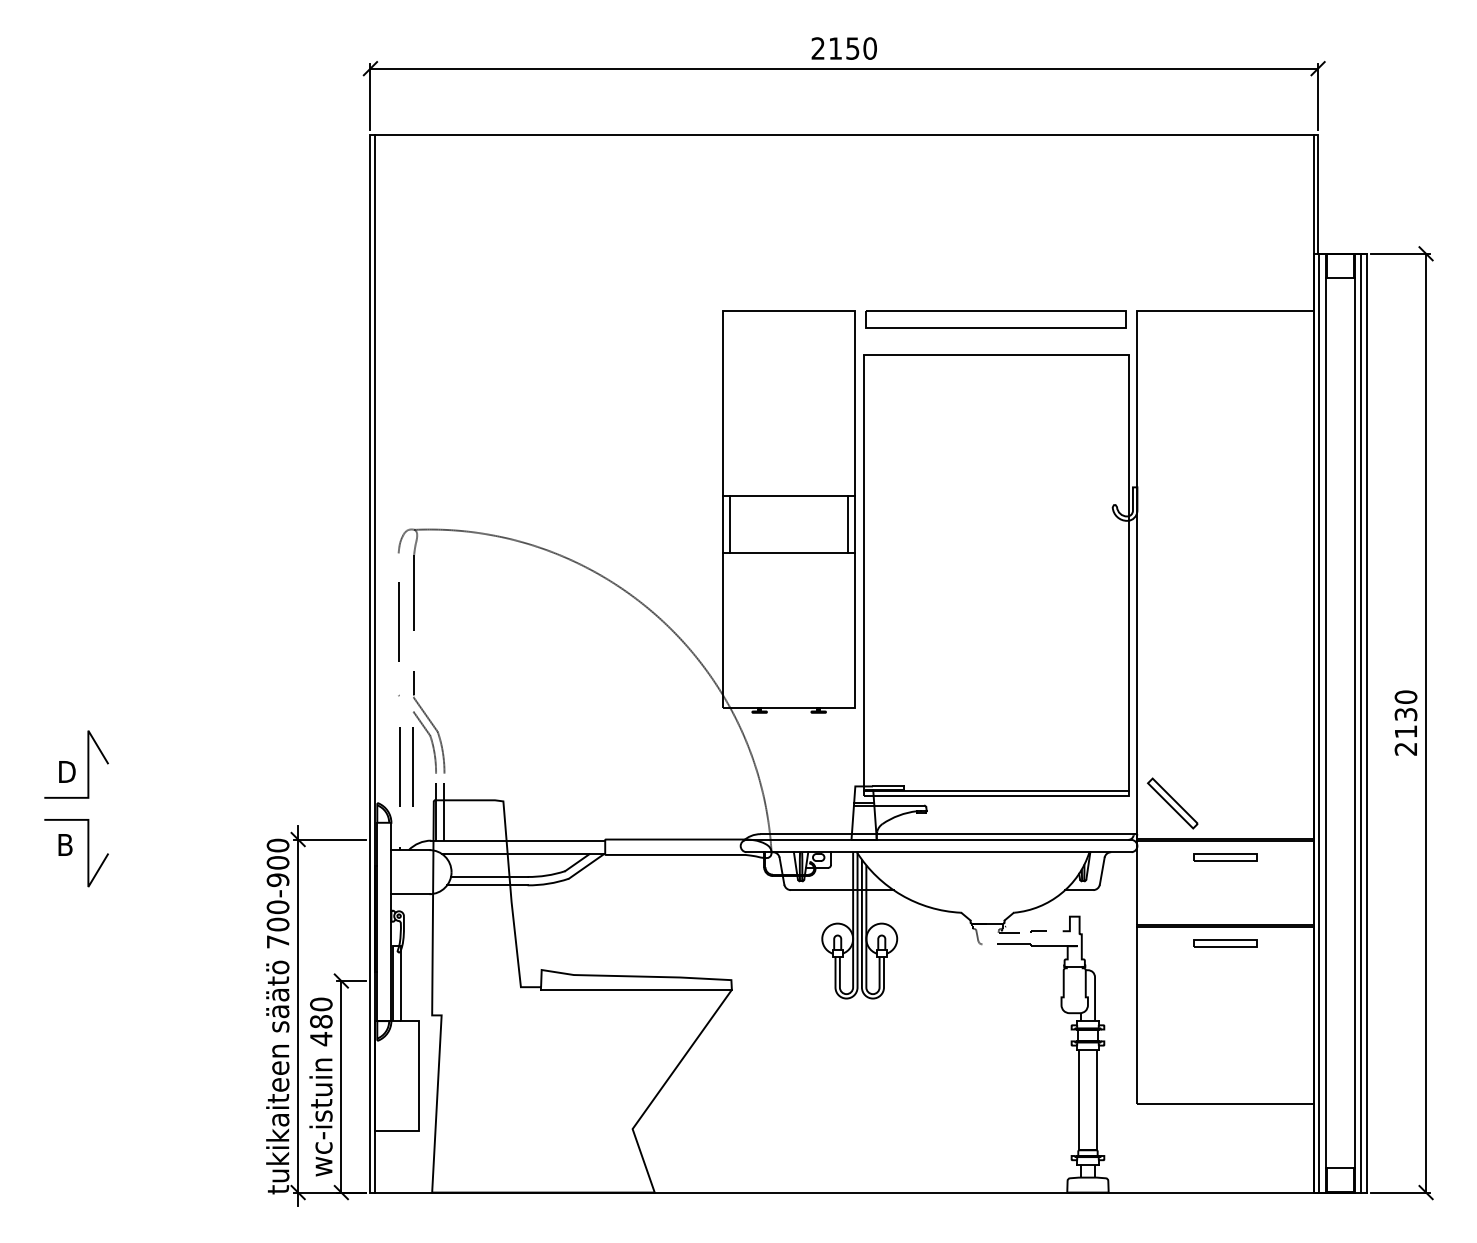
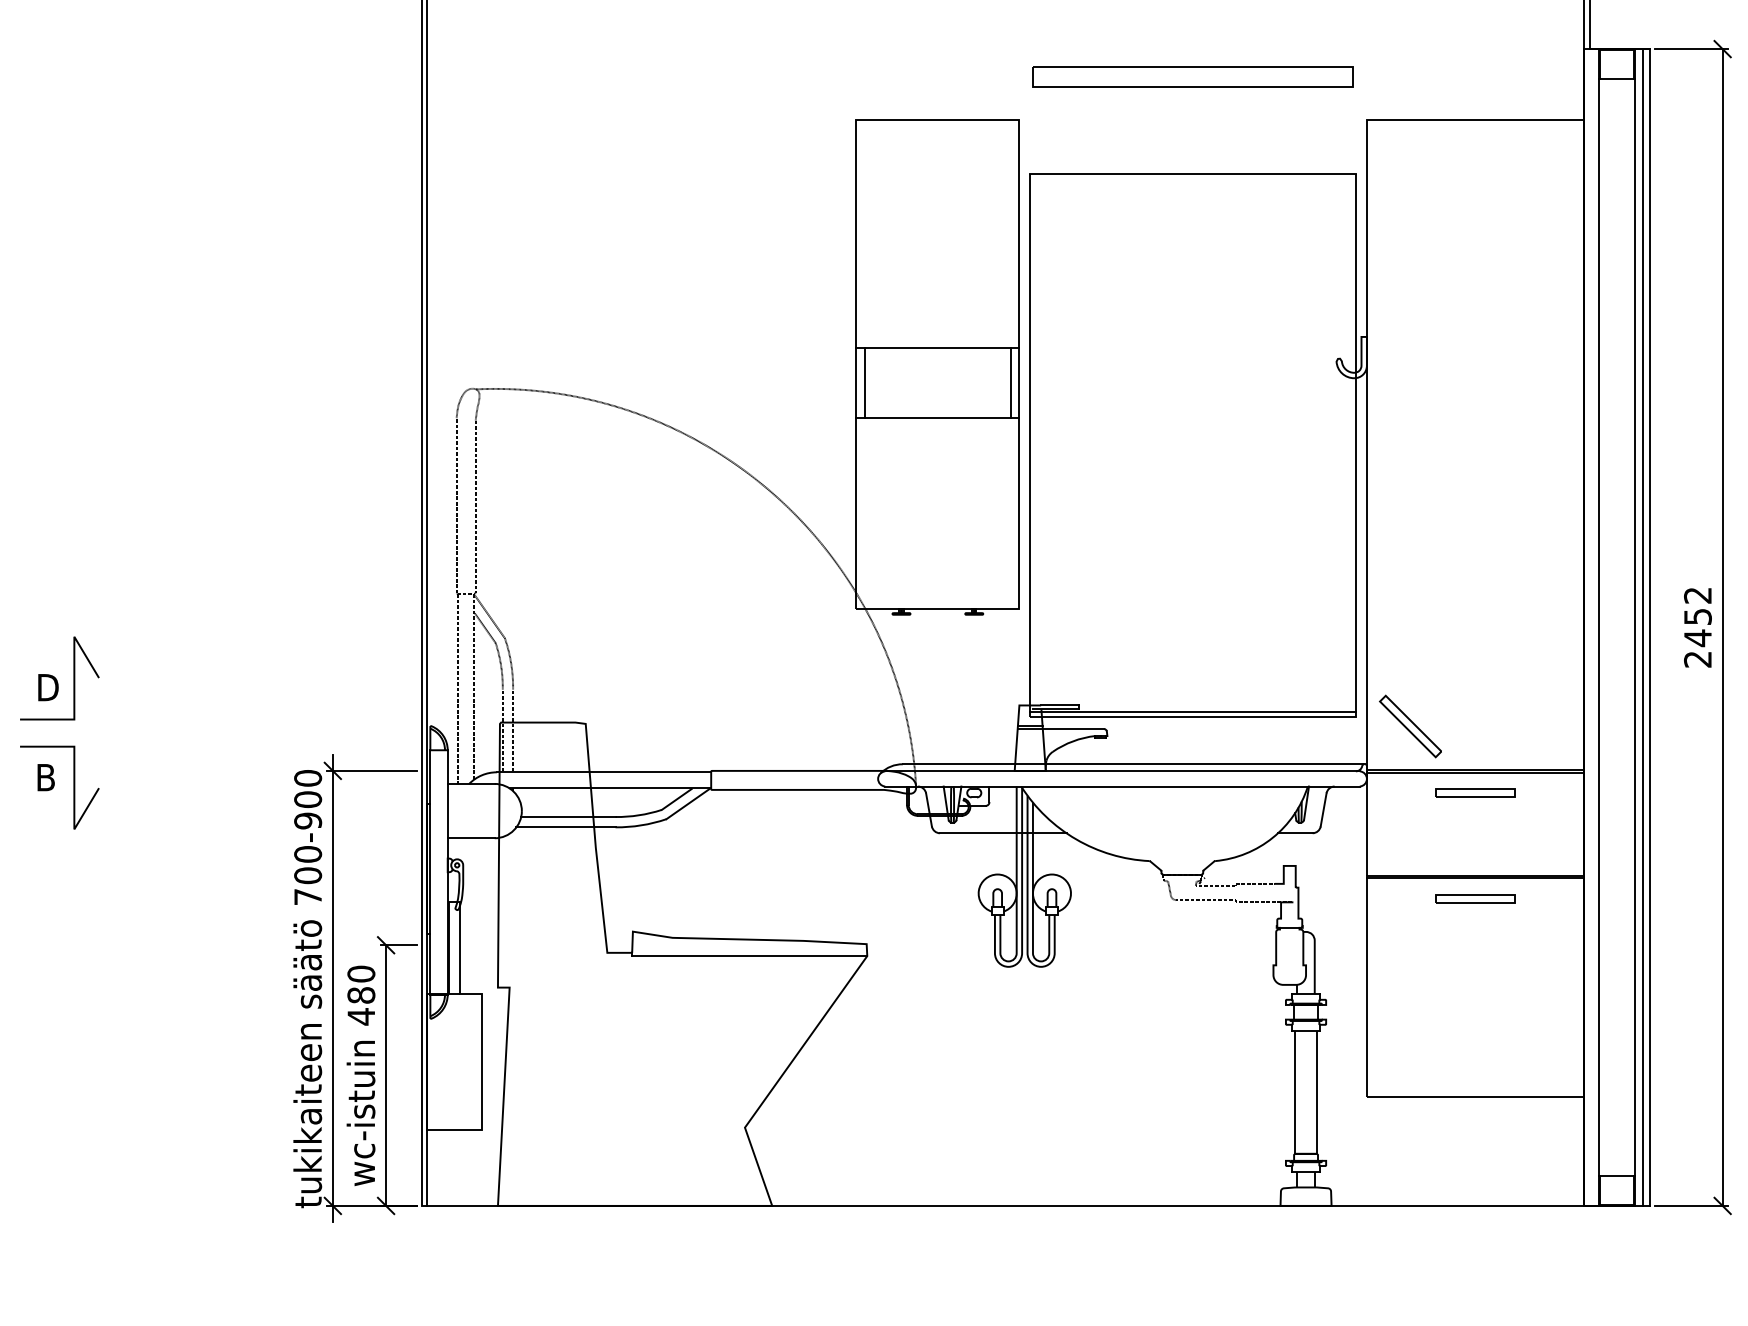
part: (995, 319) -> (1192, 77), moved
text: (1405, 714) -> (1697, 616), 2130 -> 2452
line: (1319, 722) -> (1591, 626), removed

